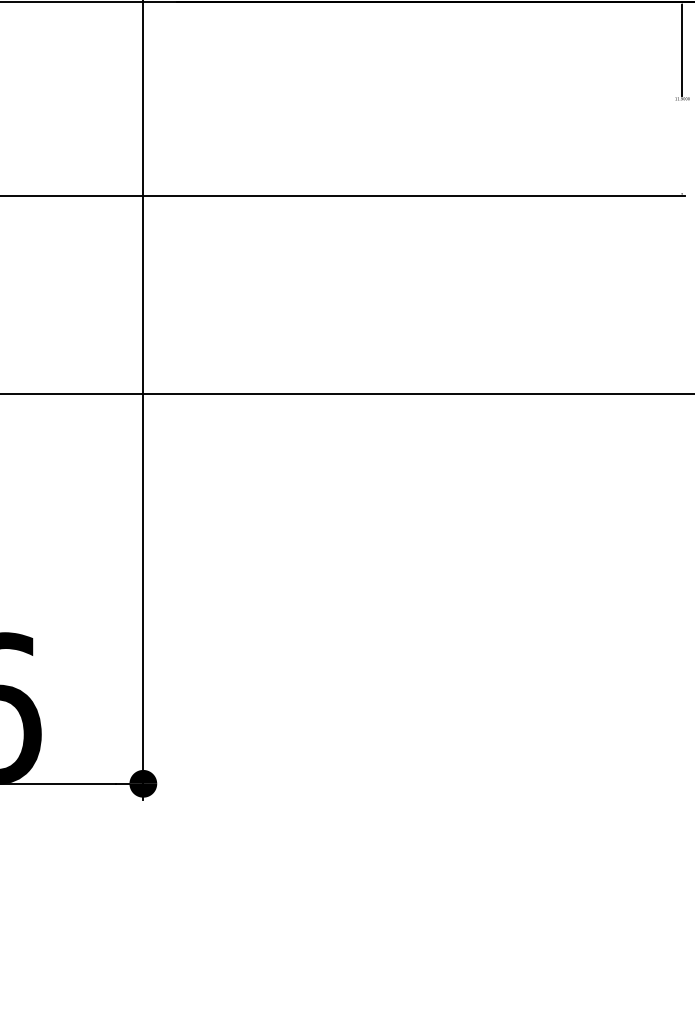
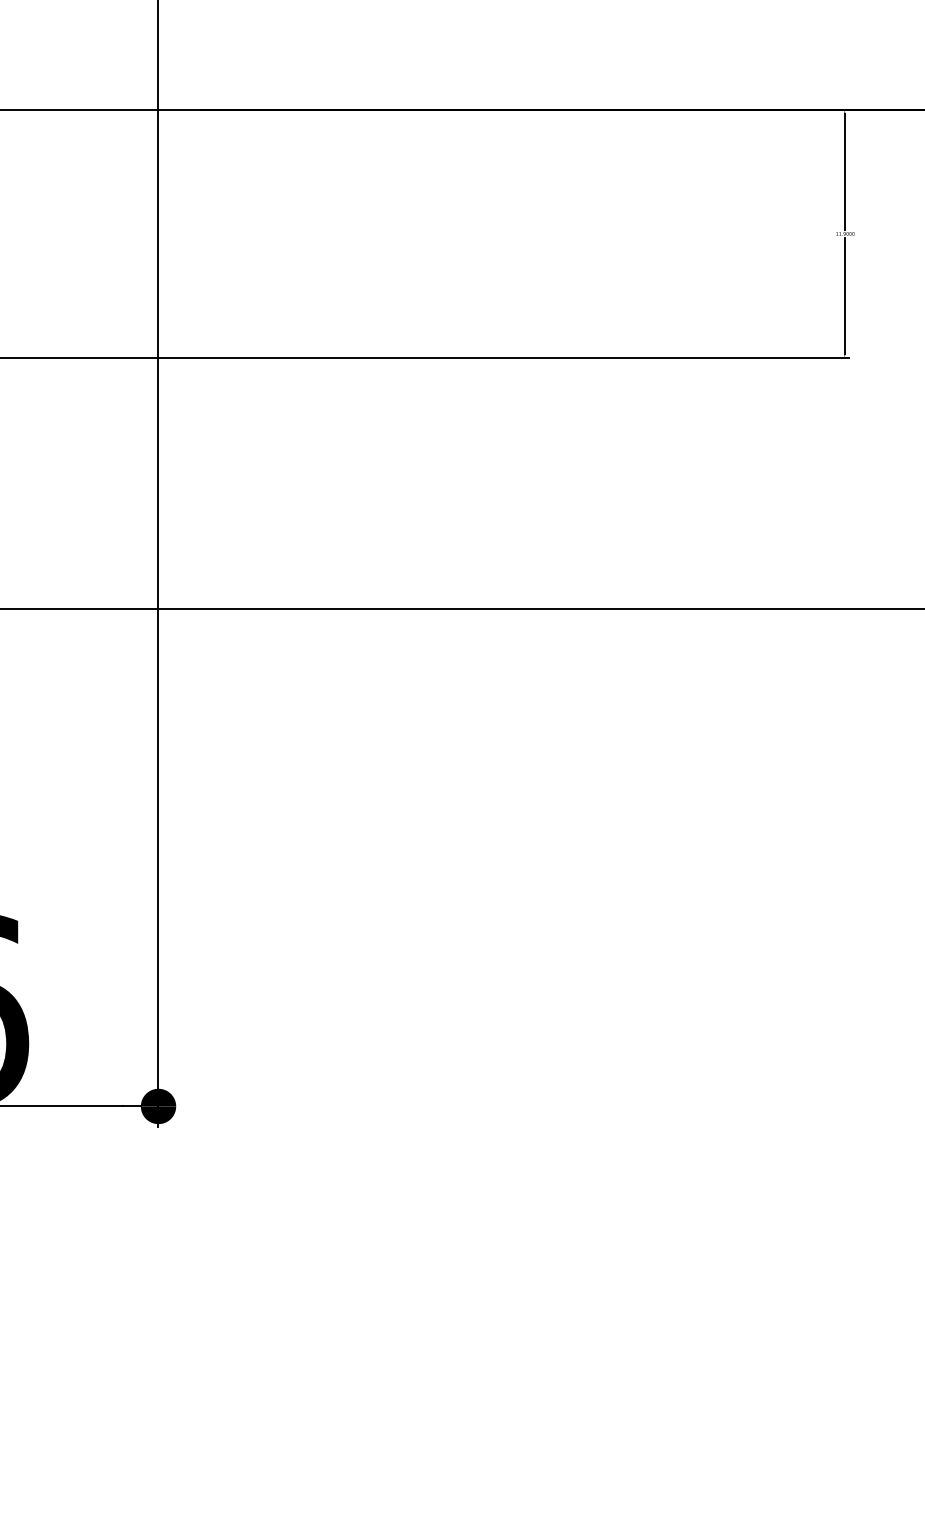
line: (681, 147) -> (844, 295), added

